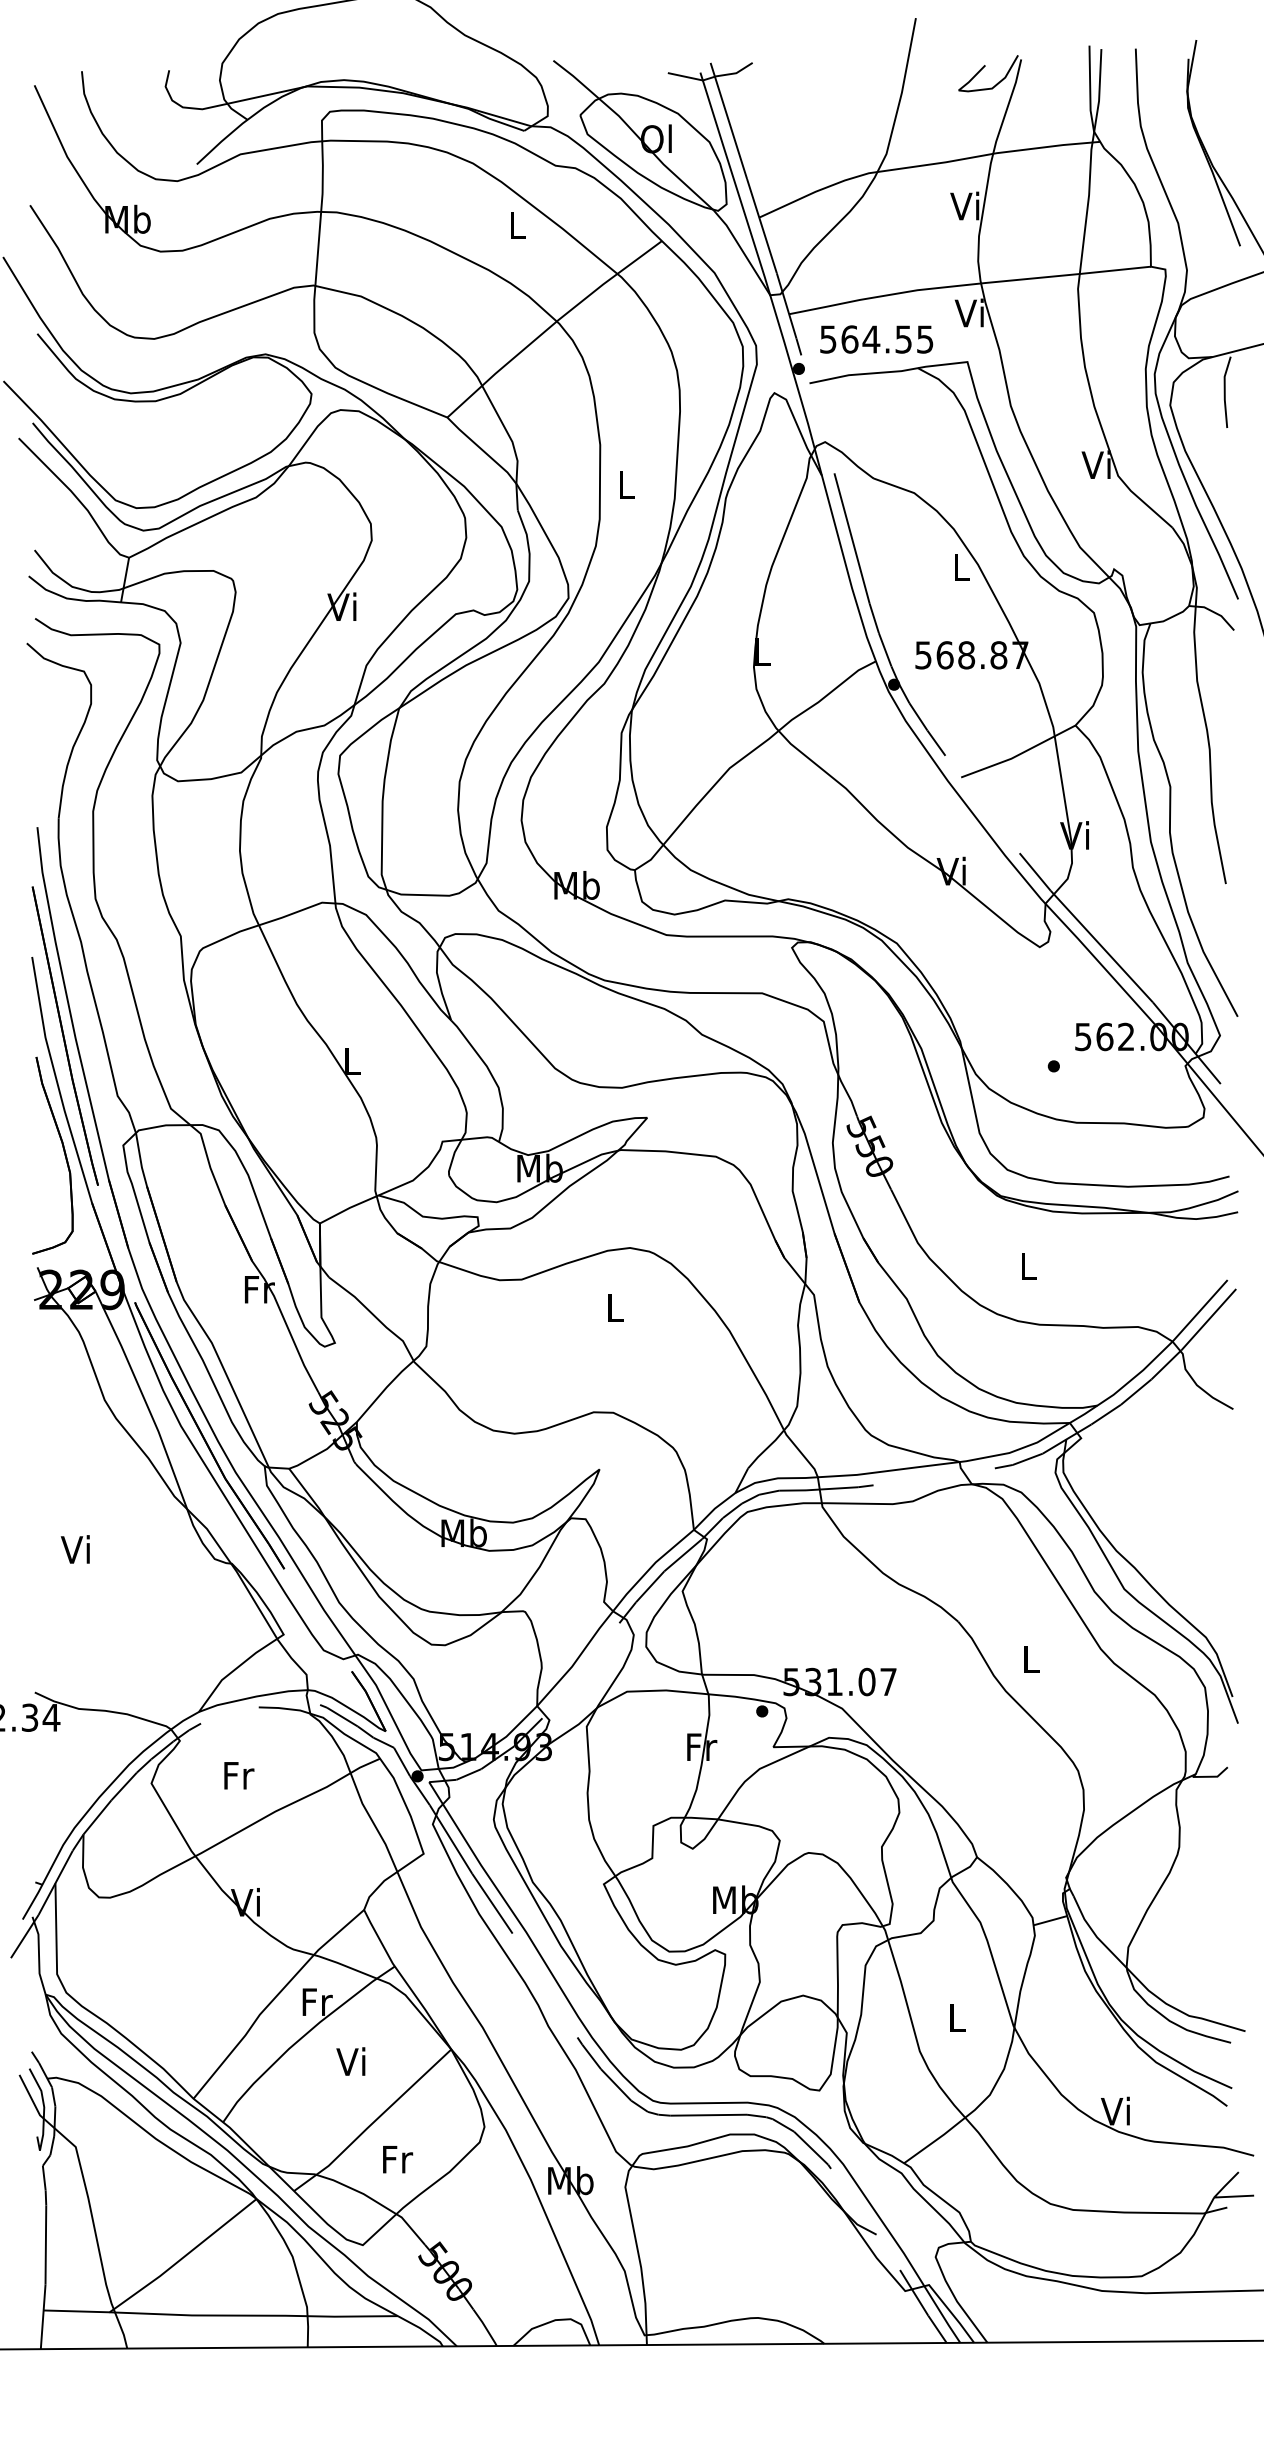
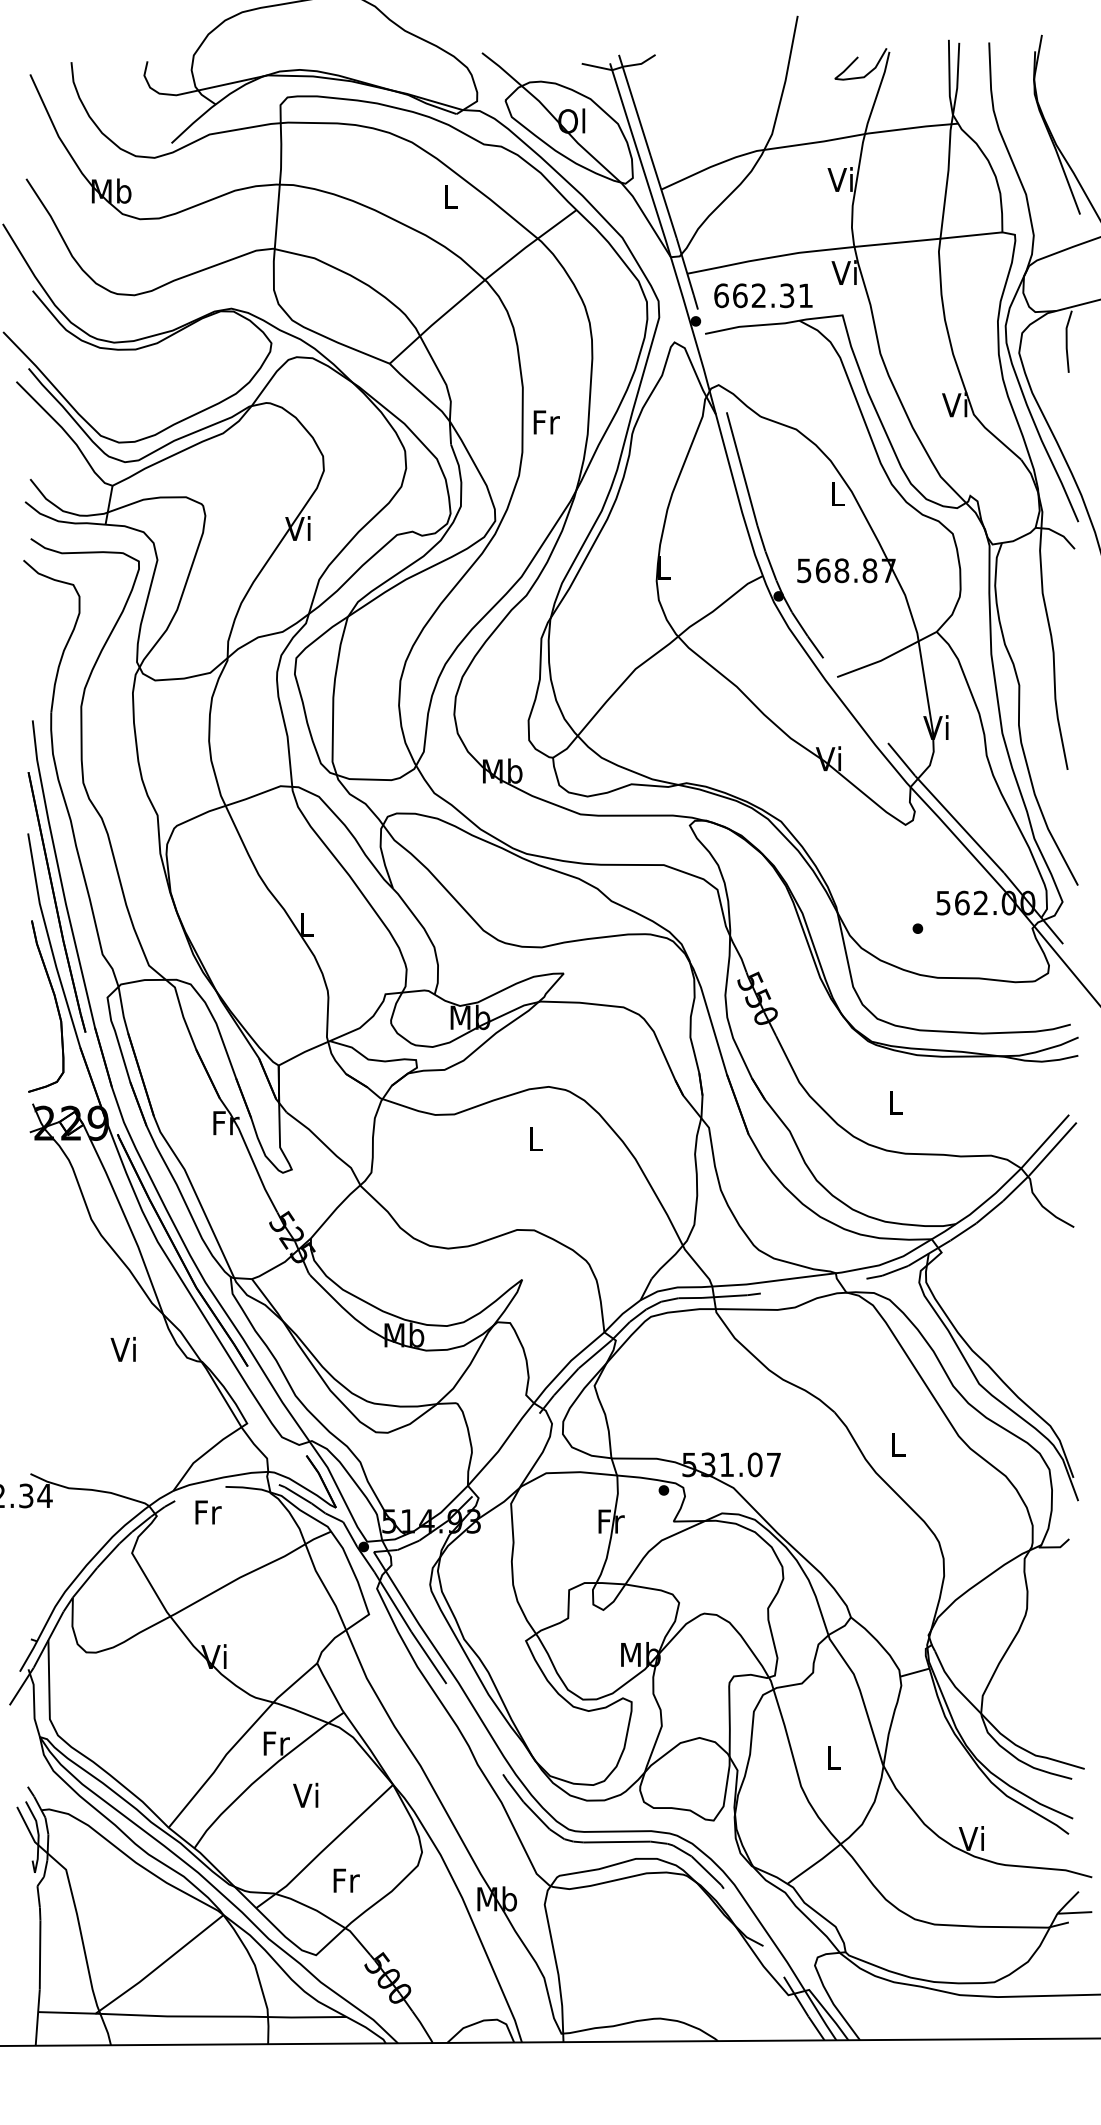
text: (876, 339) -> (763, 295), 564.55 -> 662.31
text: (627, 484) -> (546, 422), L -> Fr
text: (74, 1549) -> (122, 1349), moved
text: (239, 1775) -> (208, 1512), moved

